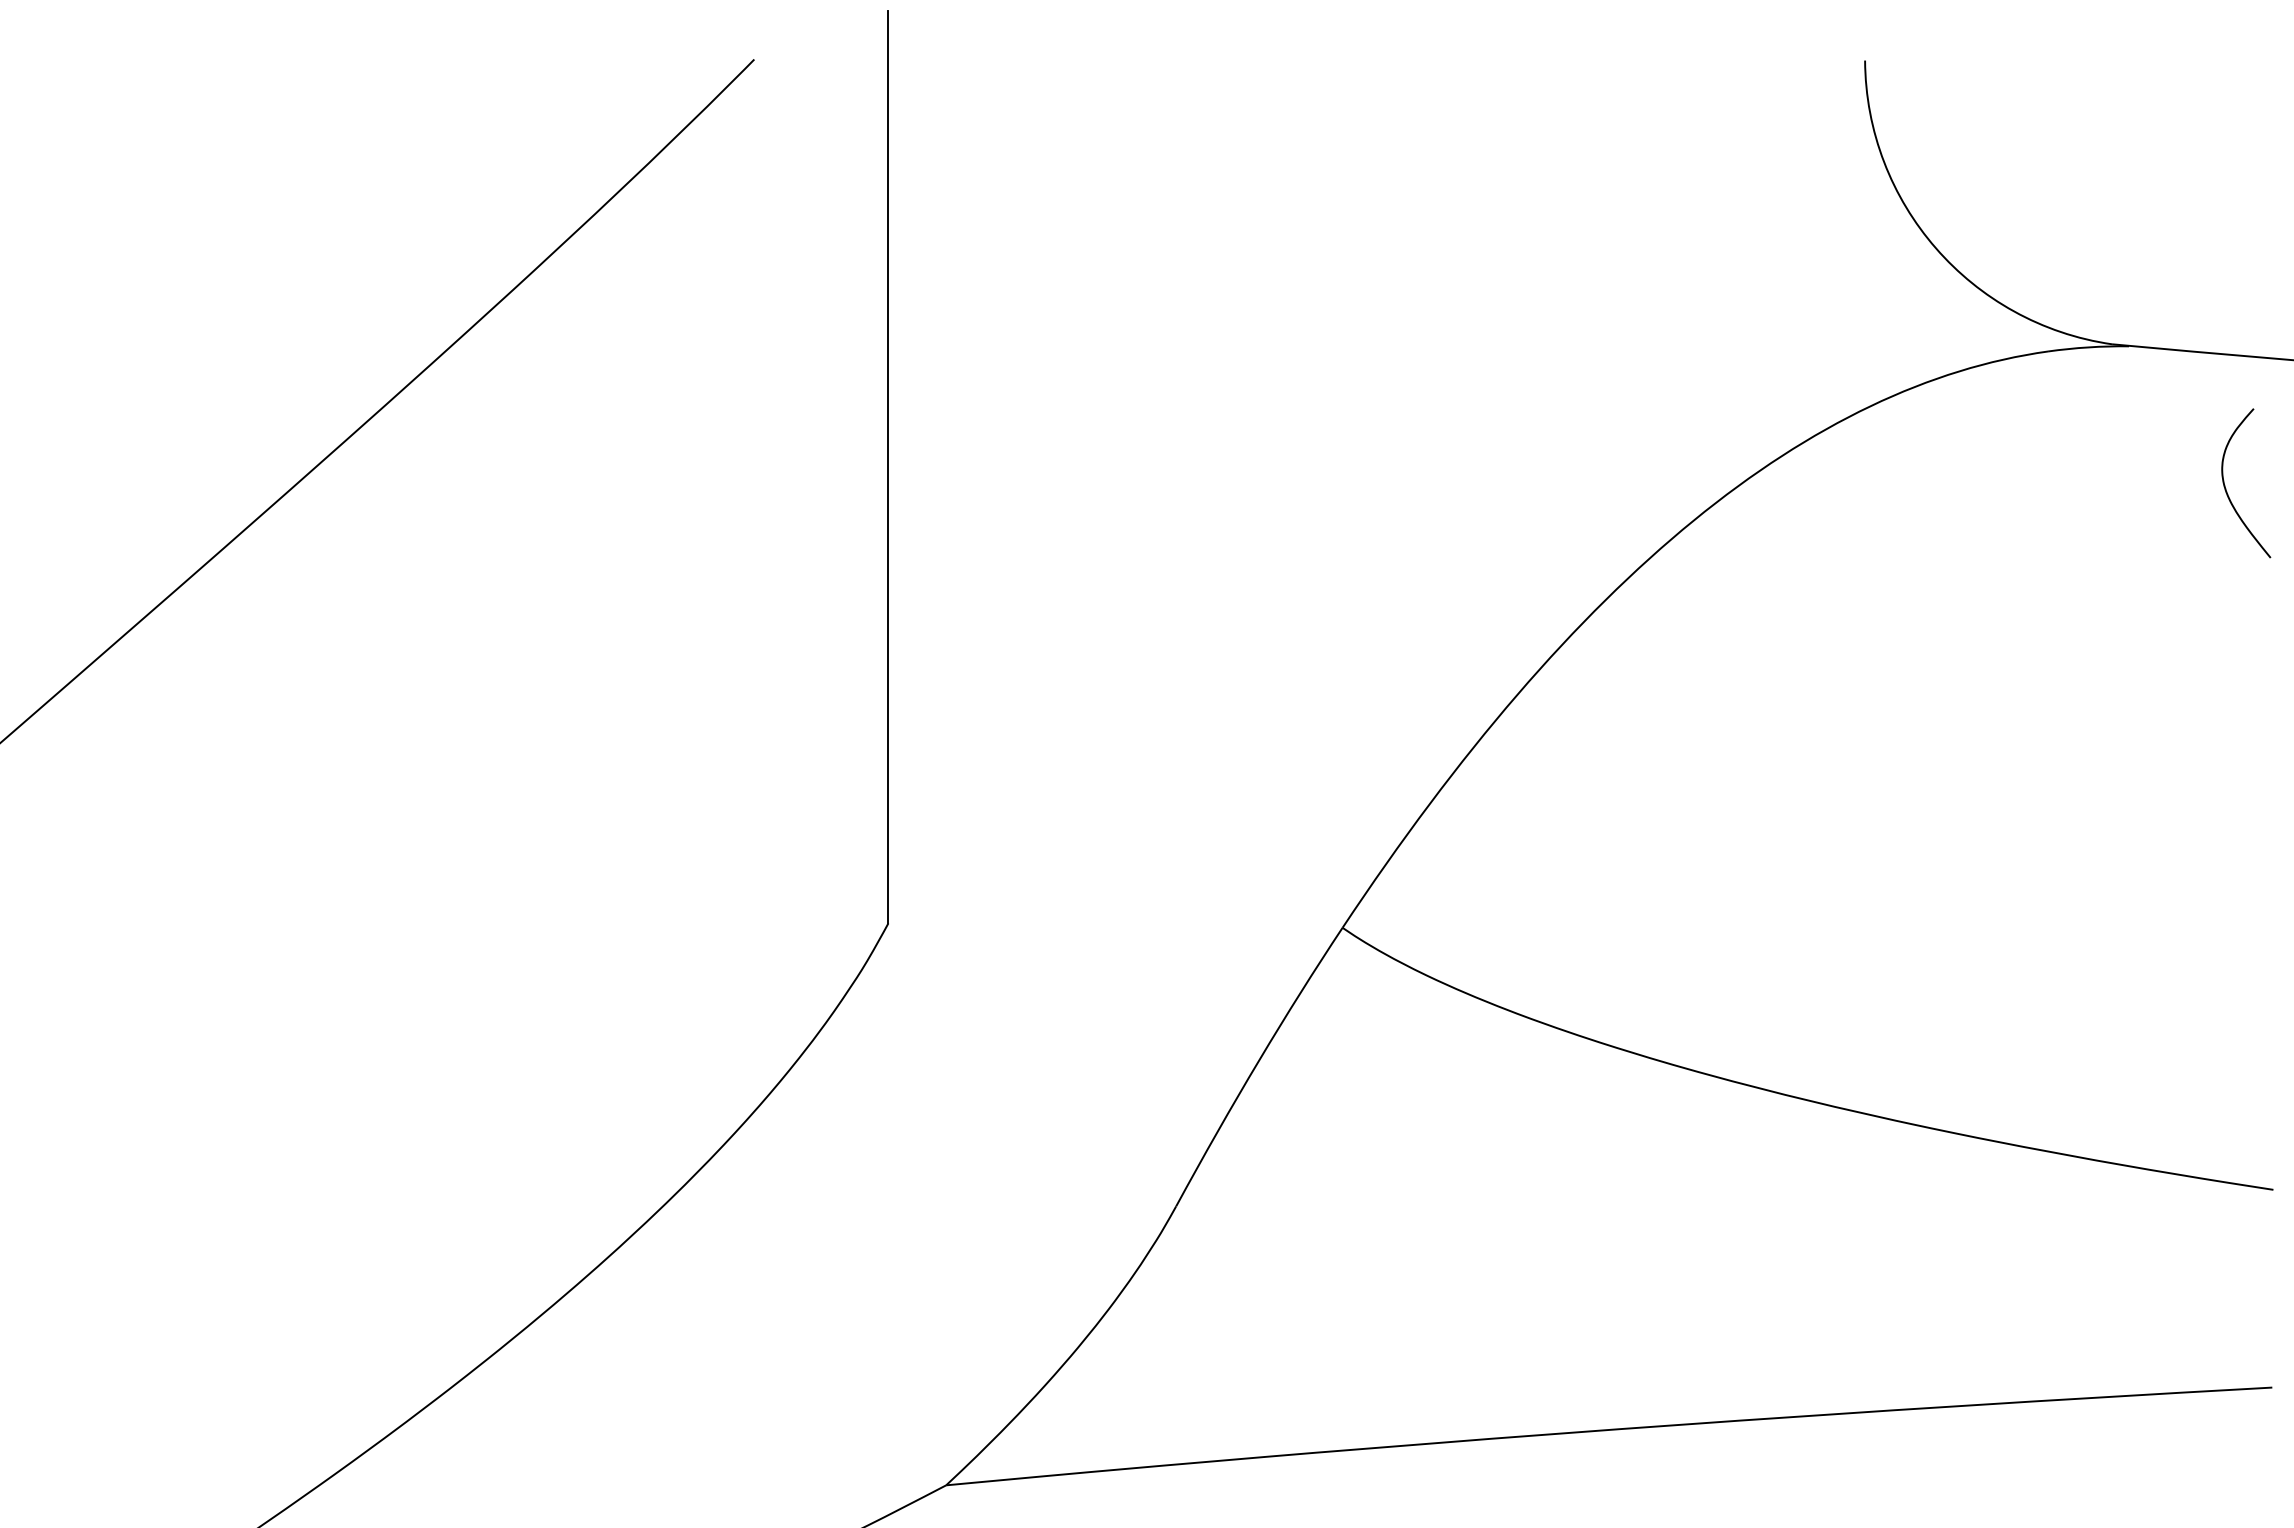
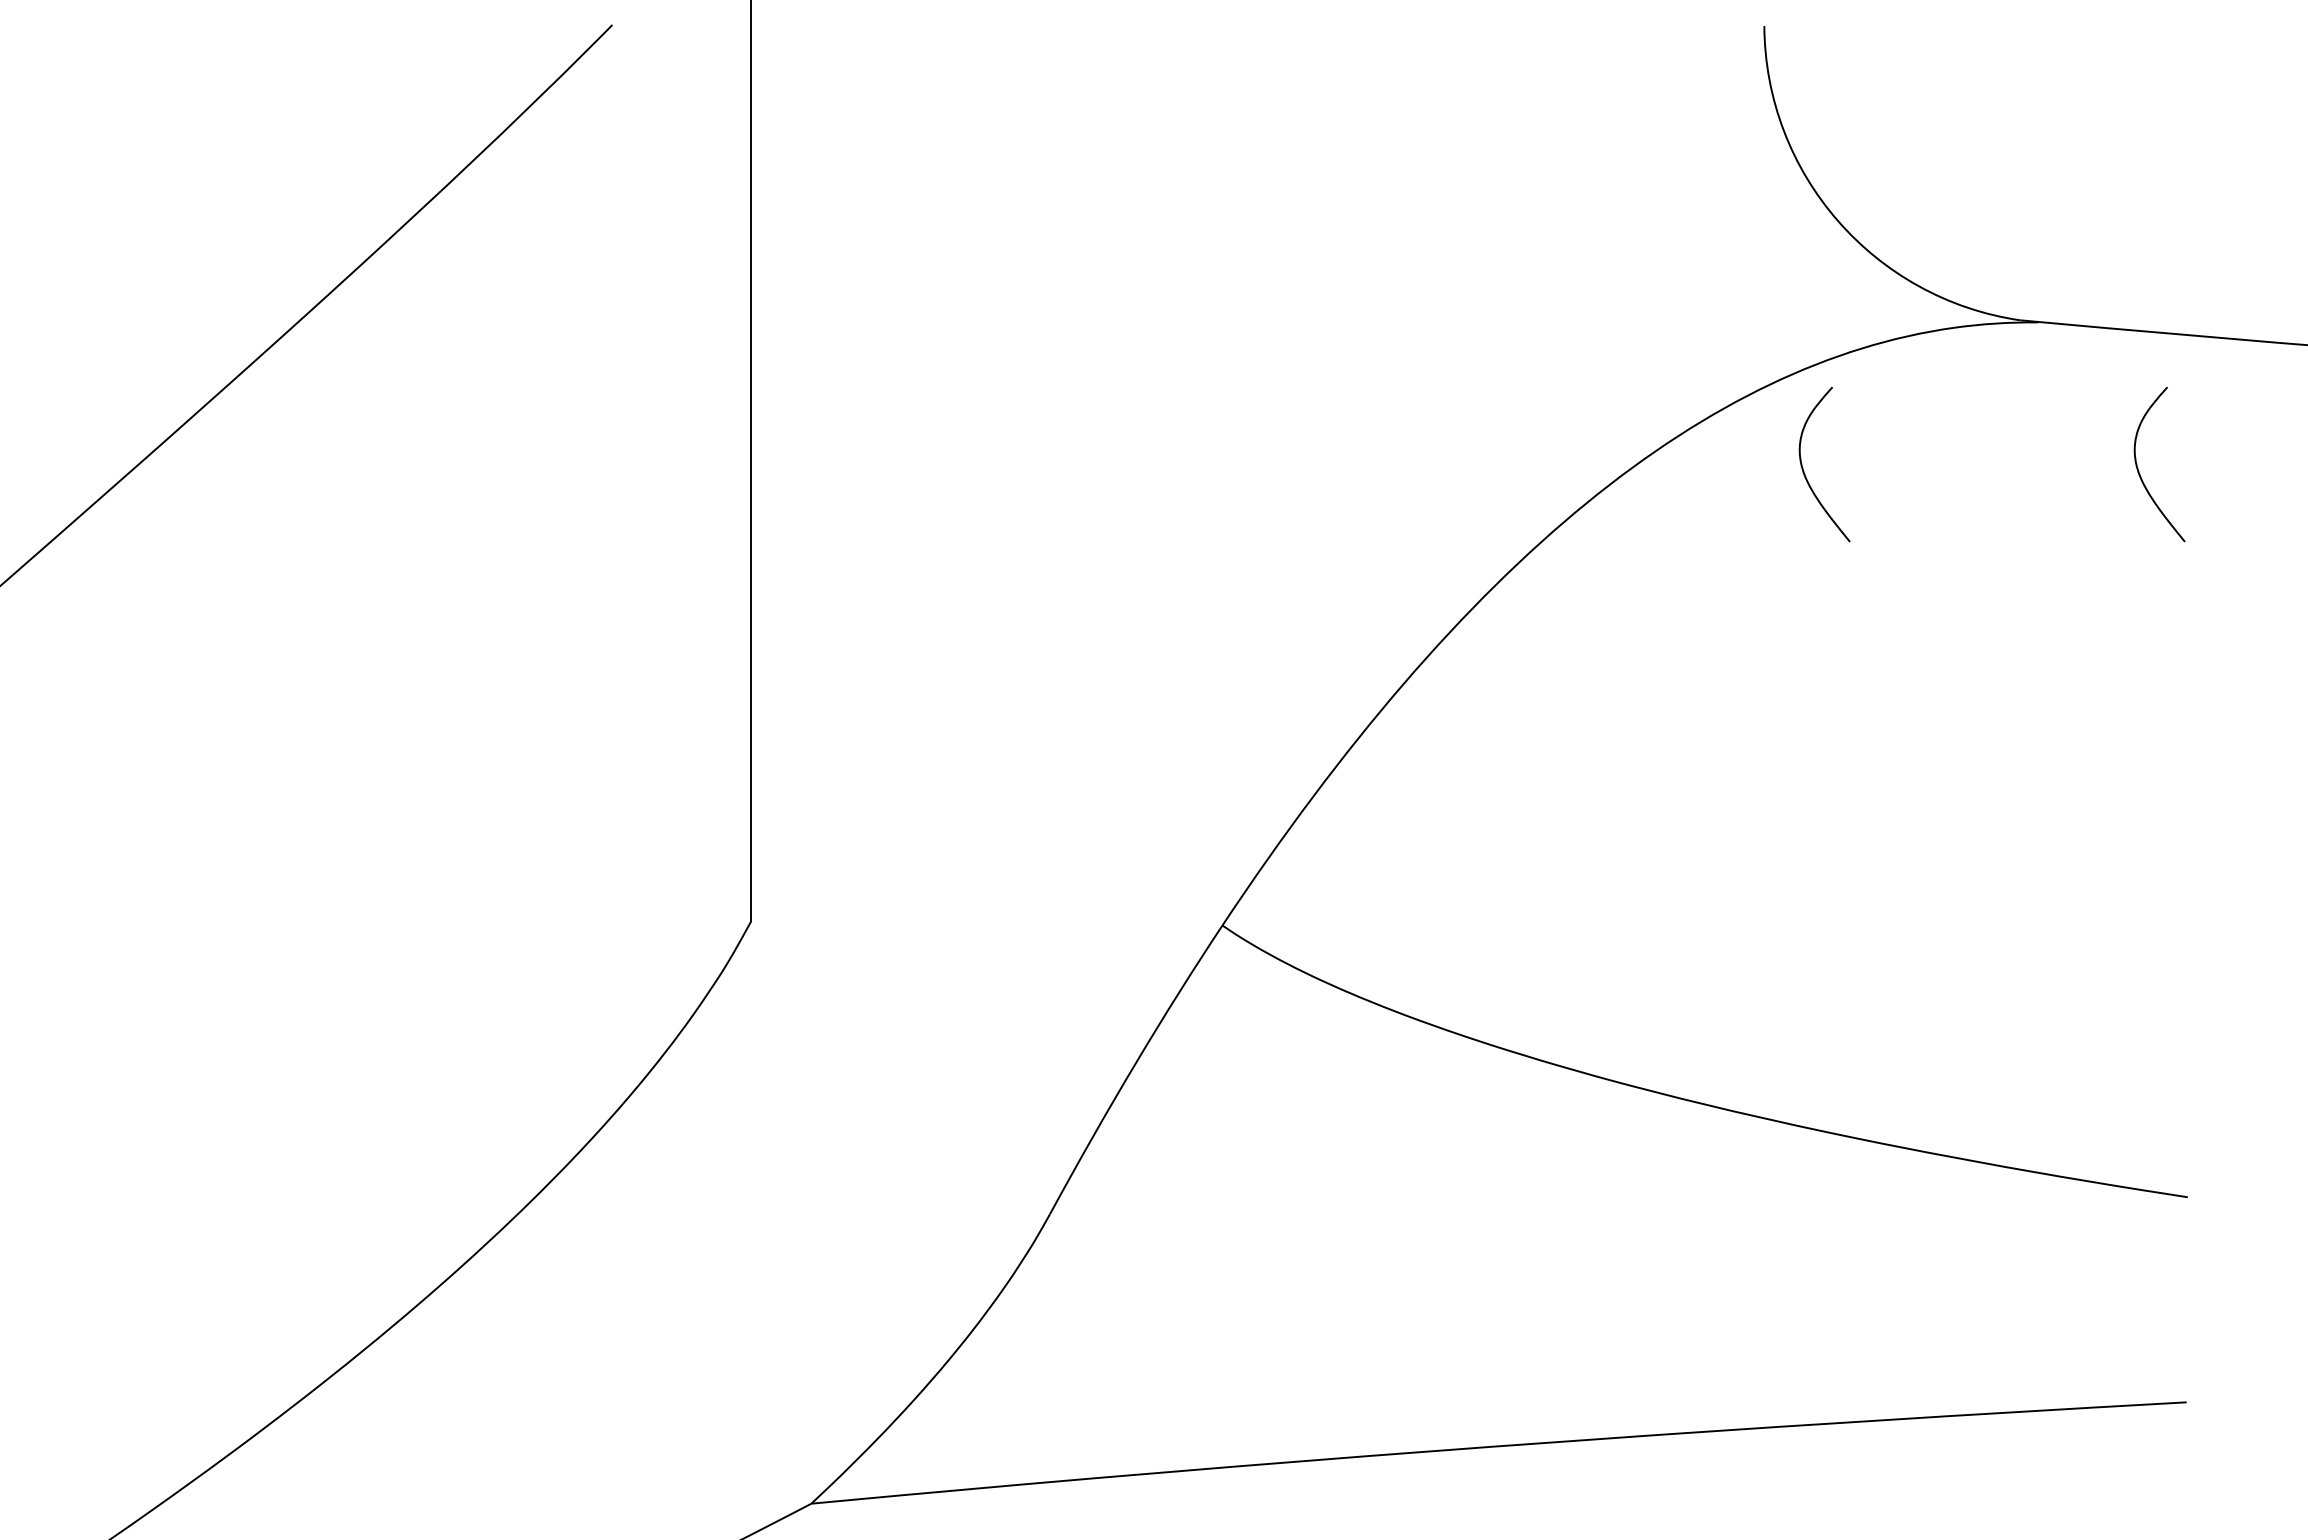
curve: (1903, 488) -> (1804, 469), added

